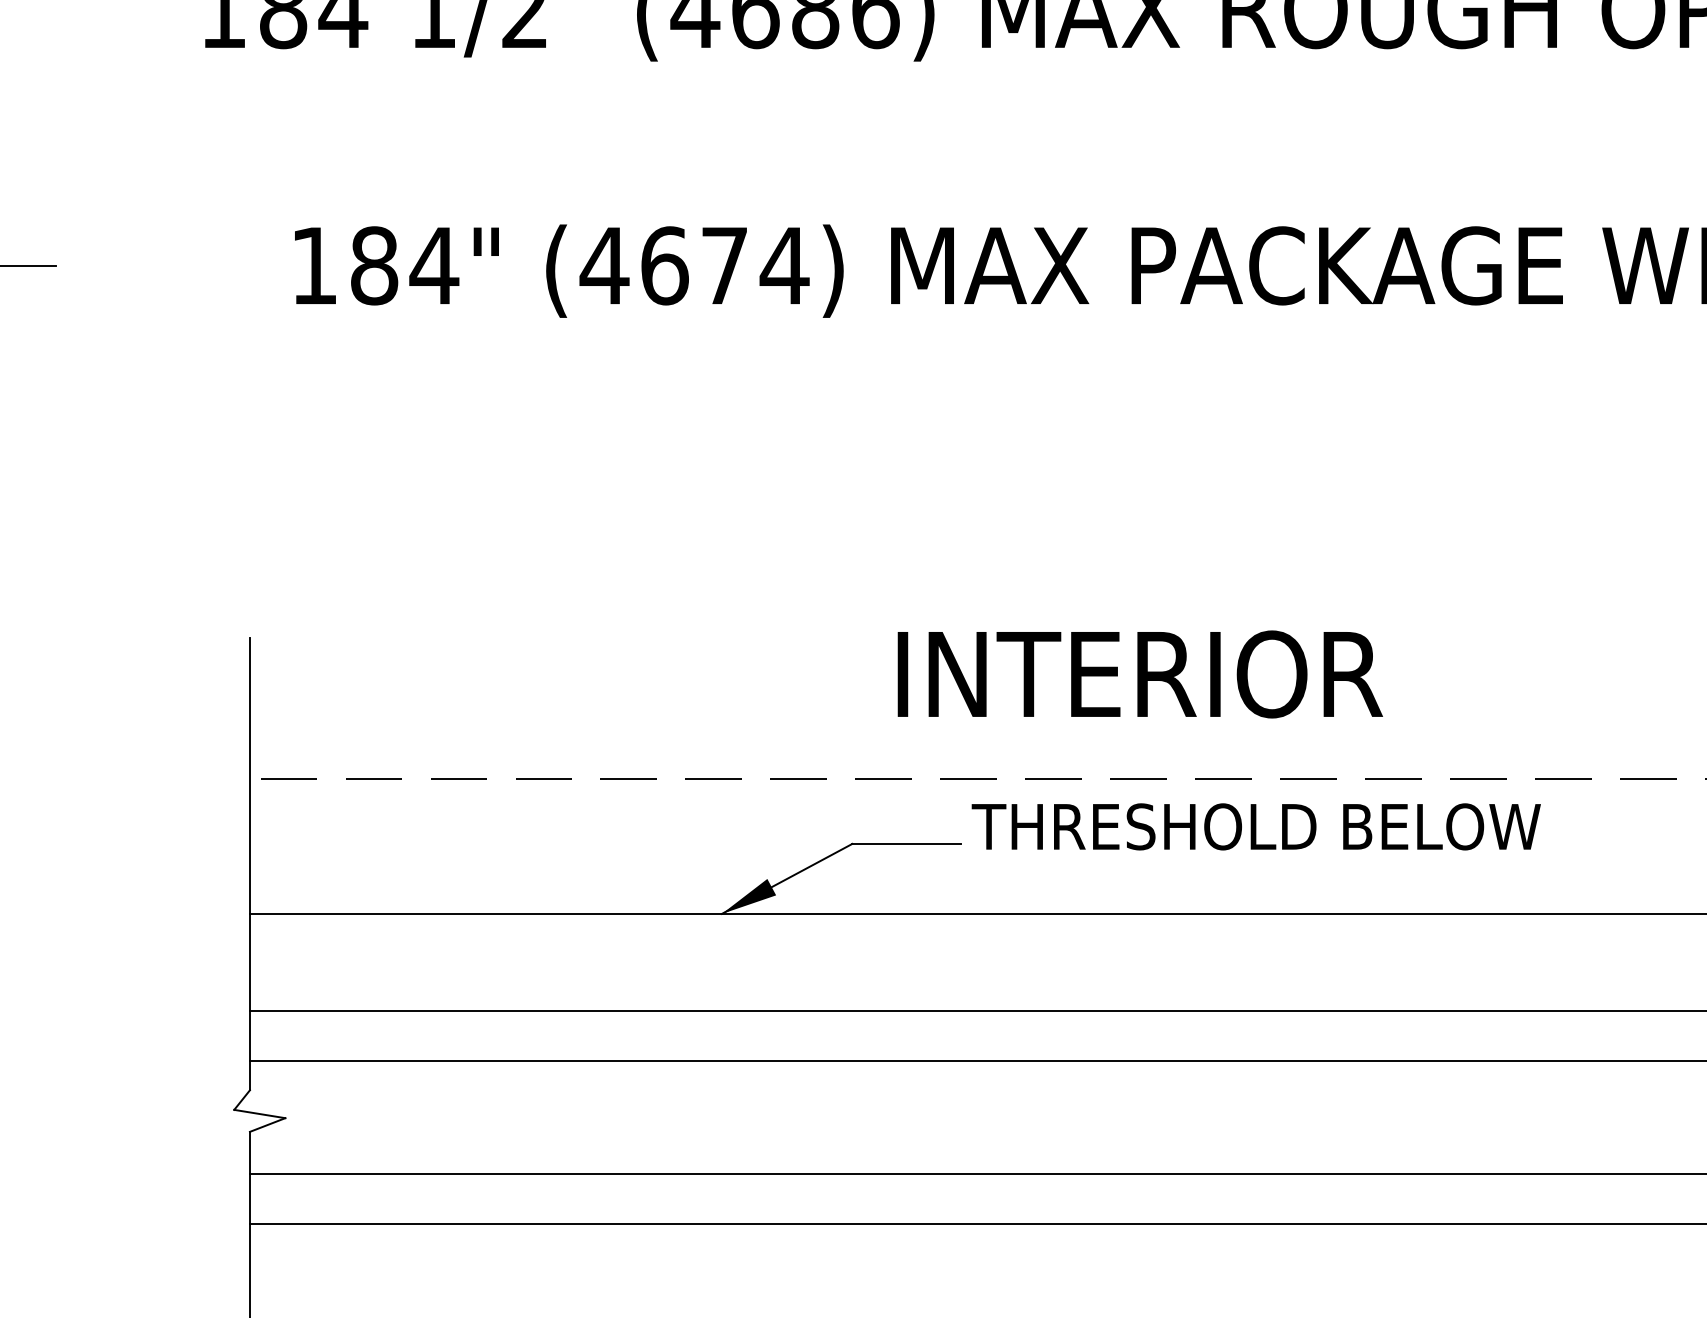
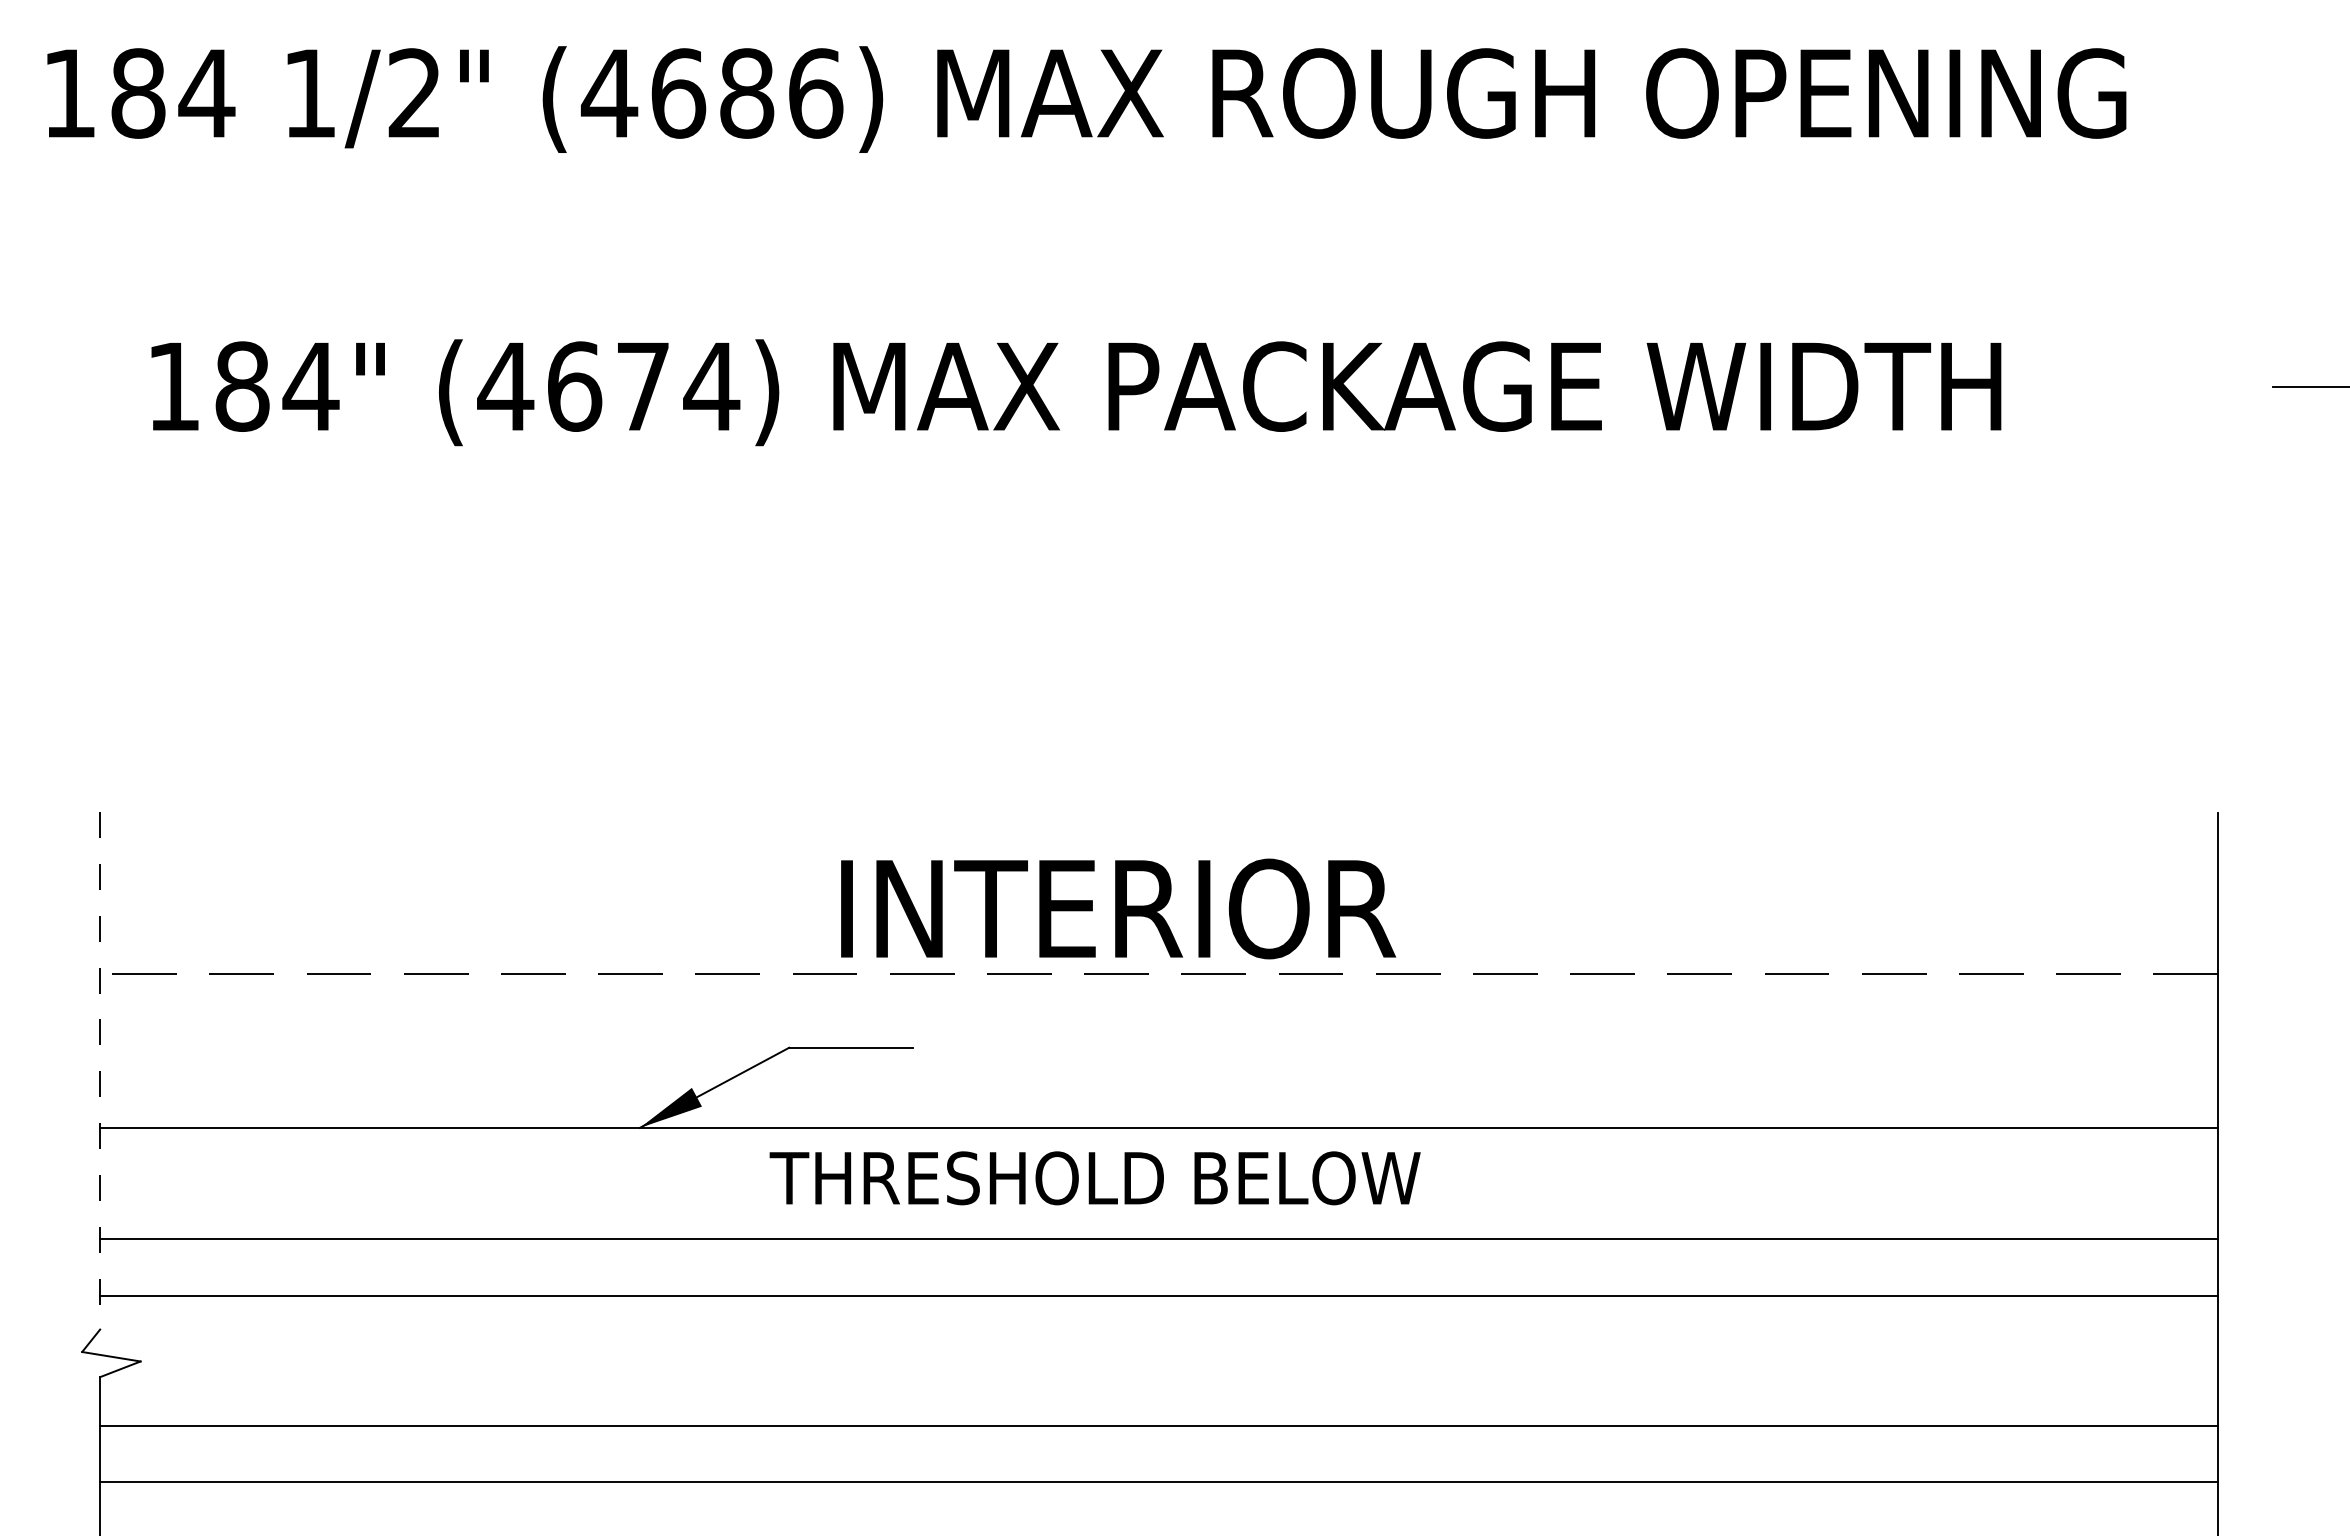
text: (1140, 674) -> (1118, 908), moved
text: (1255, 827) -> (1094, 1178), moved
line: (250, 863) -> (100, 1070), solid -> dashed

